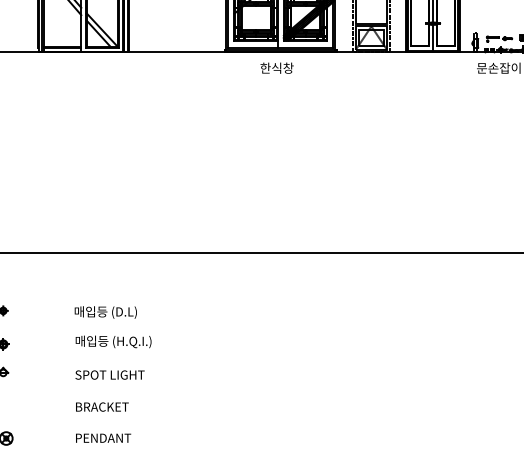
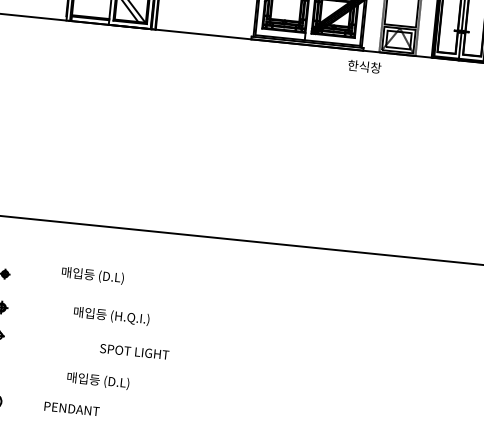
text: (276, 67) -> (364, 65), moved
text: (105, 312) -> (92, 275), moved
text: (109, 374) -> (134, 351), moved
text: (106, 407) -> (97, 380), BRACKET -> 매입등 (D.L)
text: (103, 437) -> (72, 408), moved

